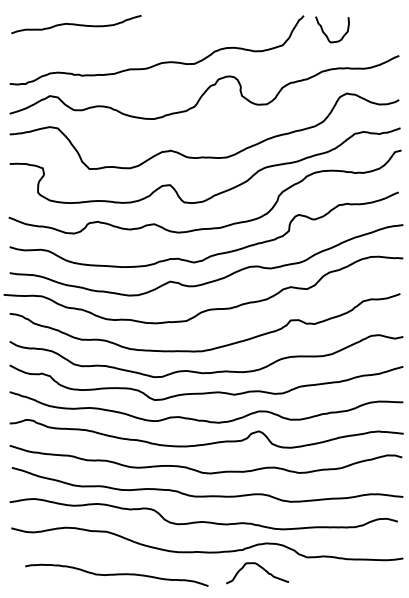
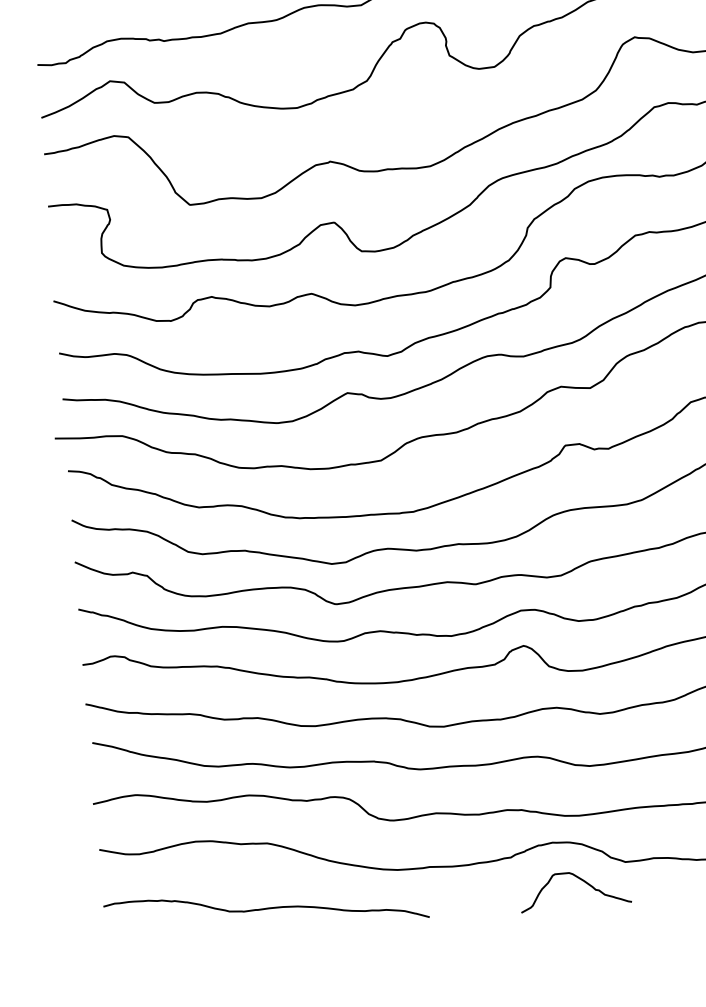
curve: (259, 567) -> (578, 880), moved
curve: (116, 575) -> (265, 910), moved

